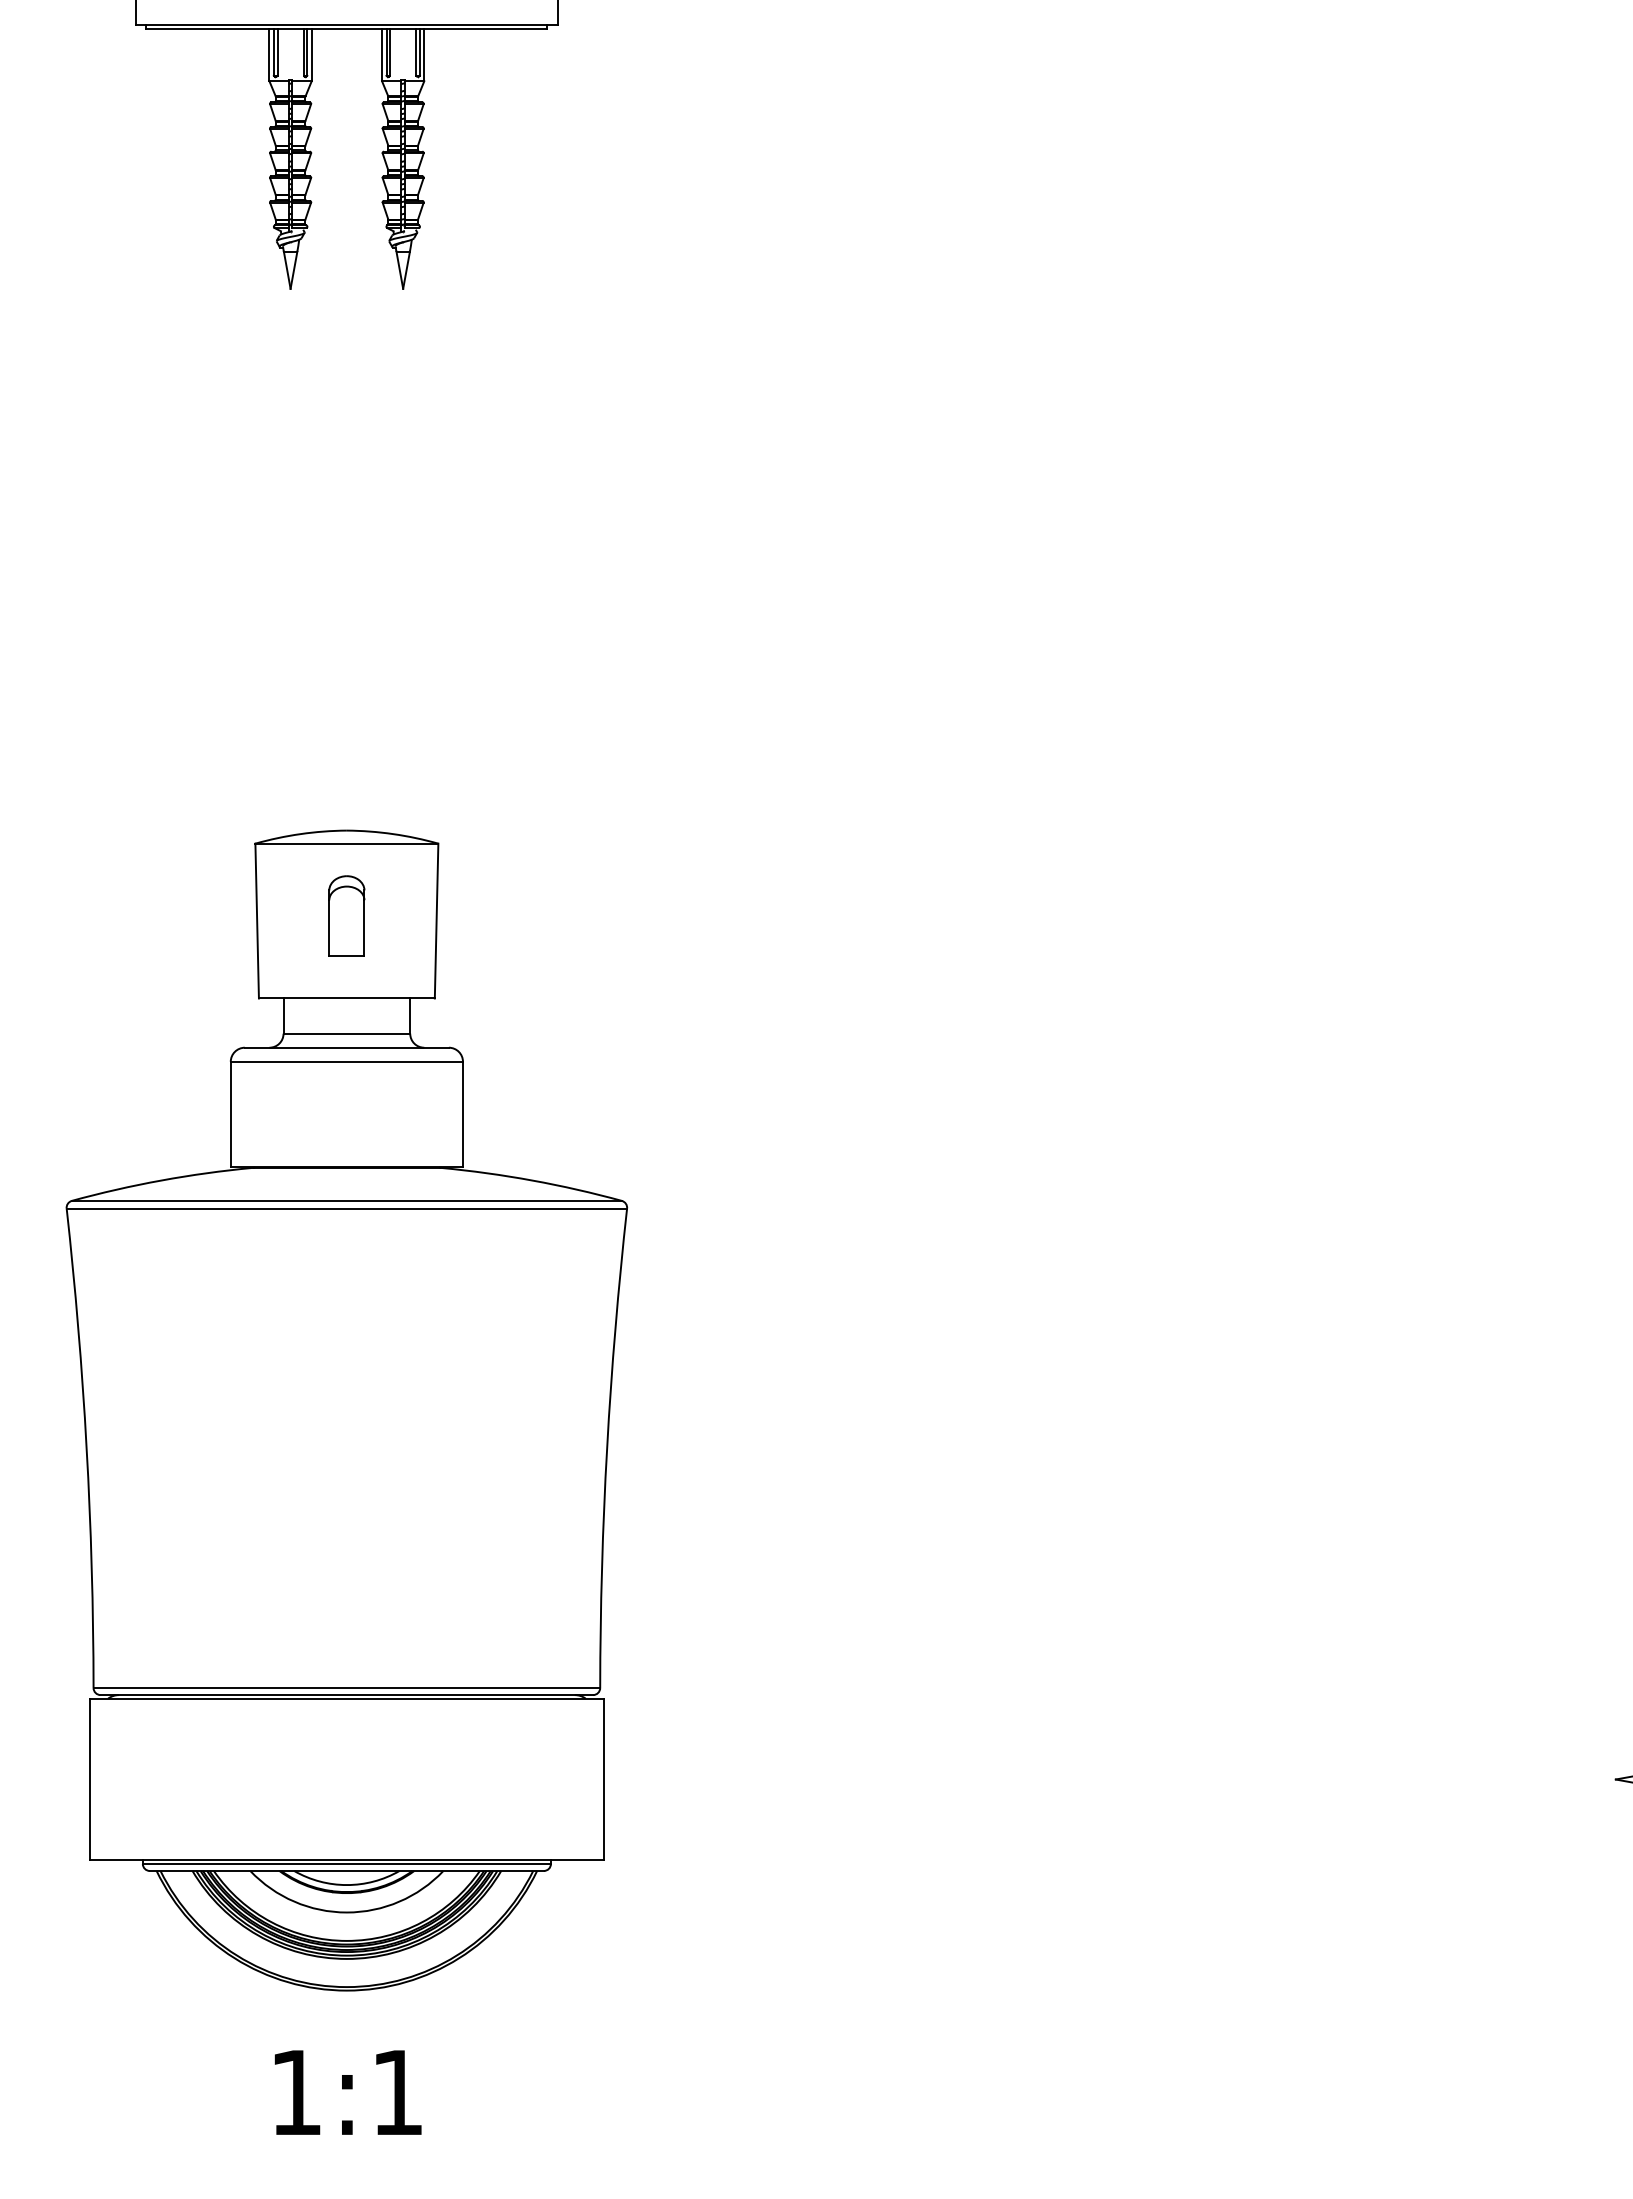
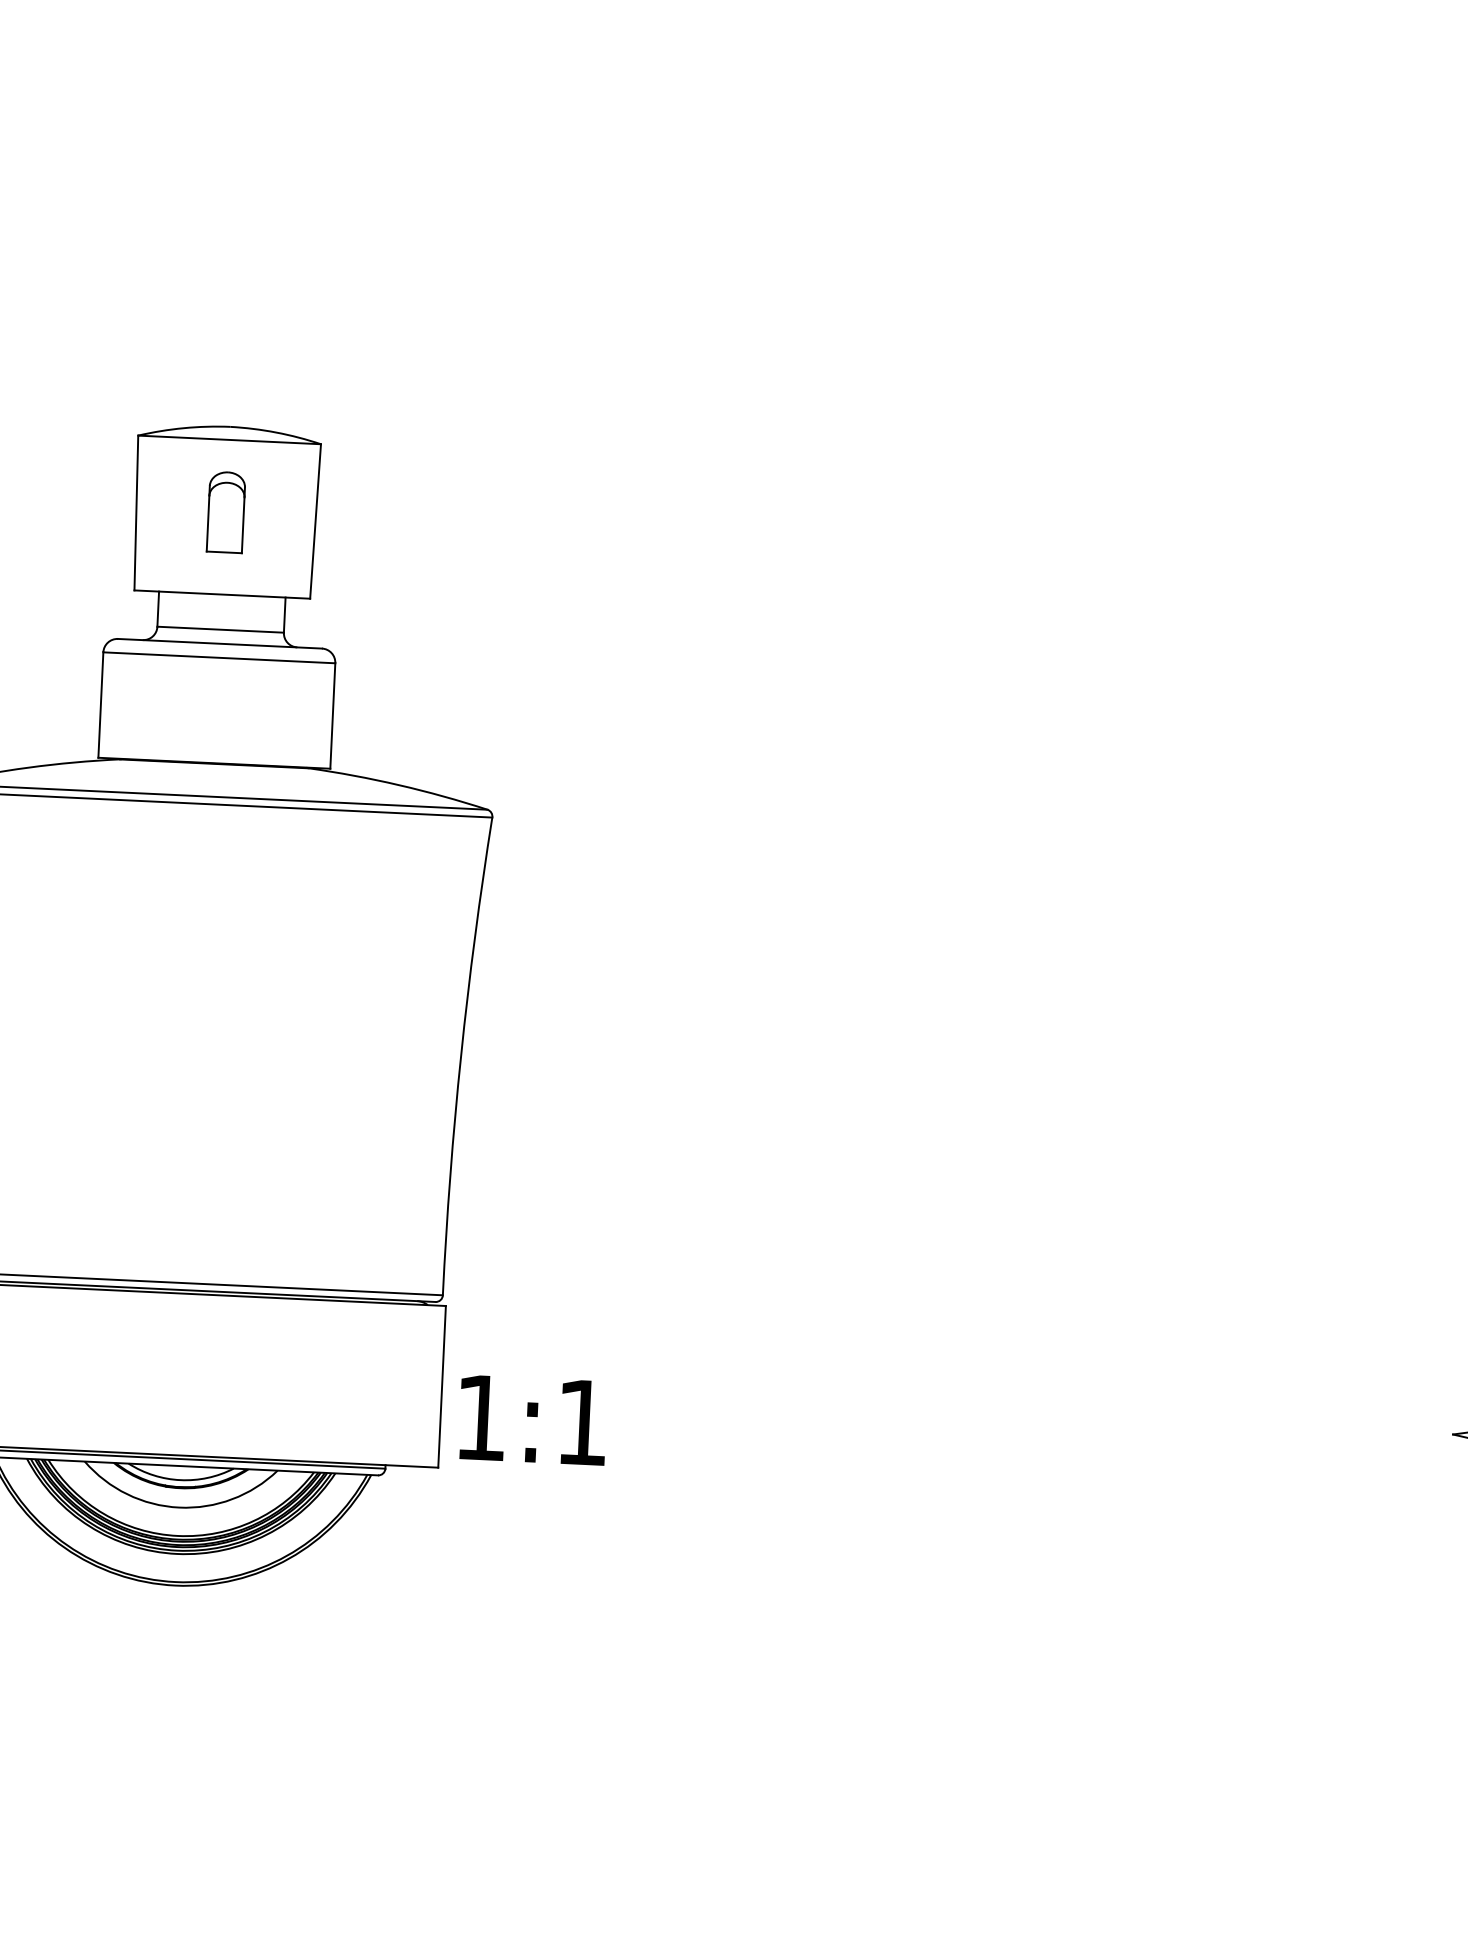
text: (347, 2092) -> (532, 1420), moved

